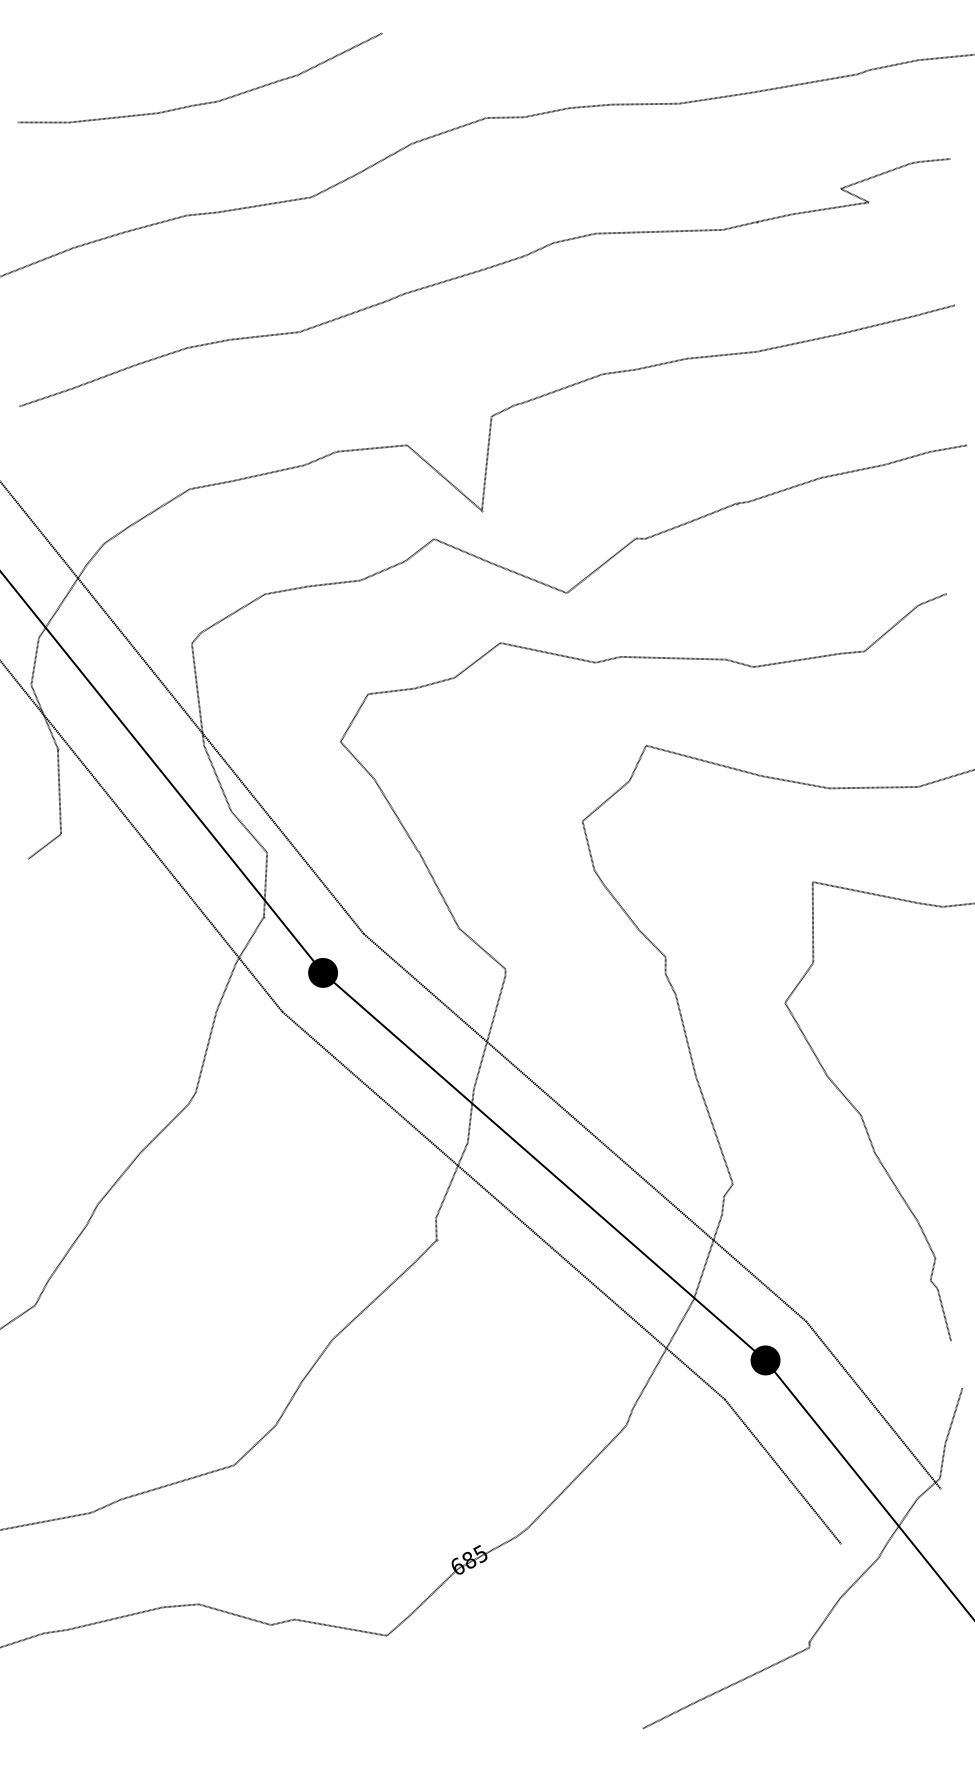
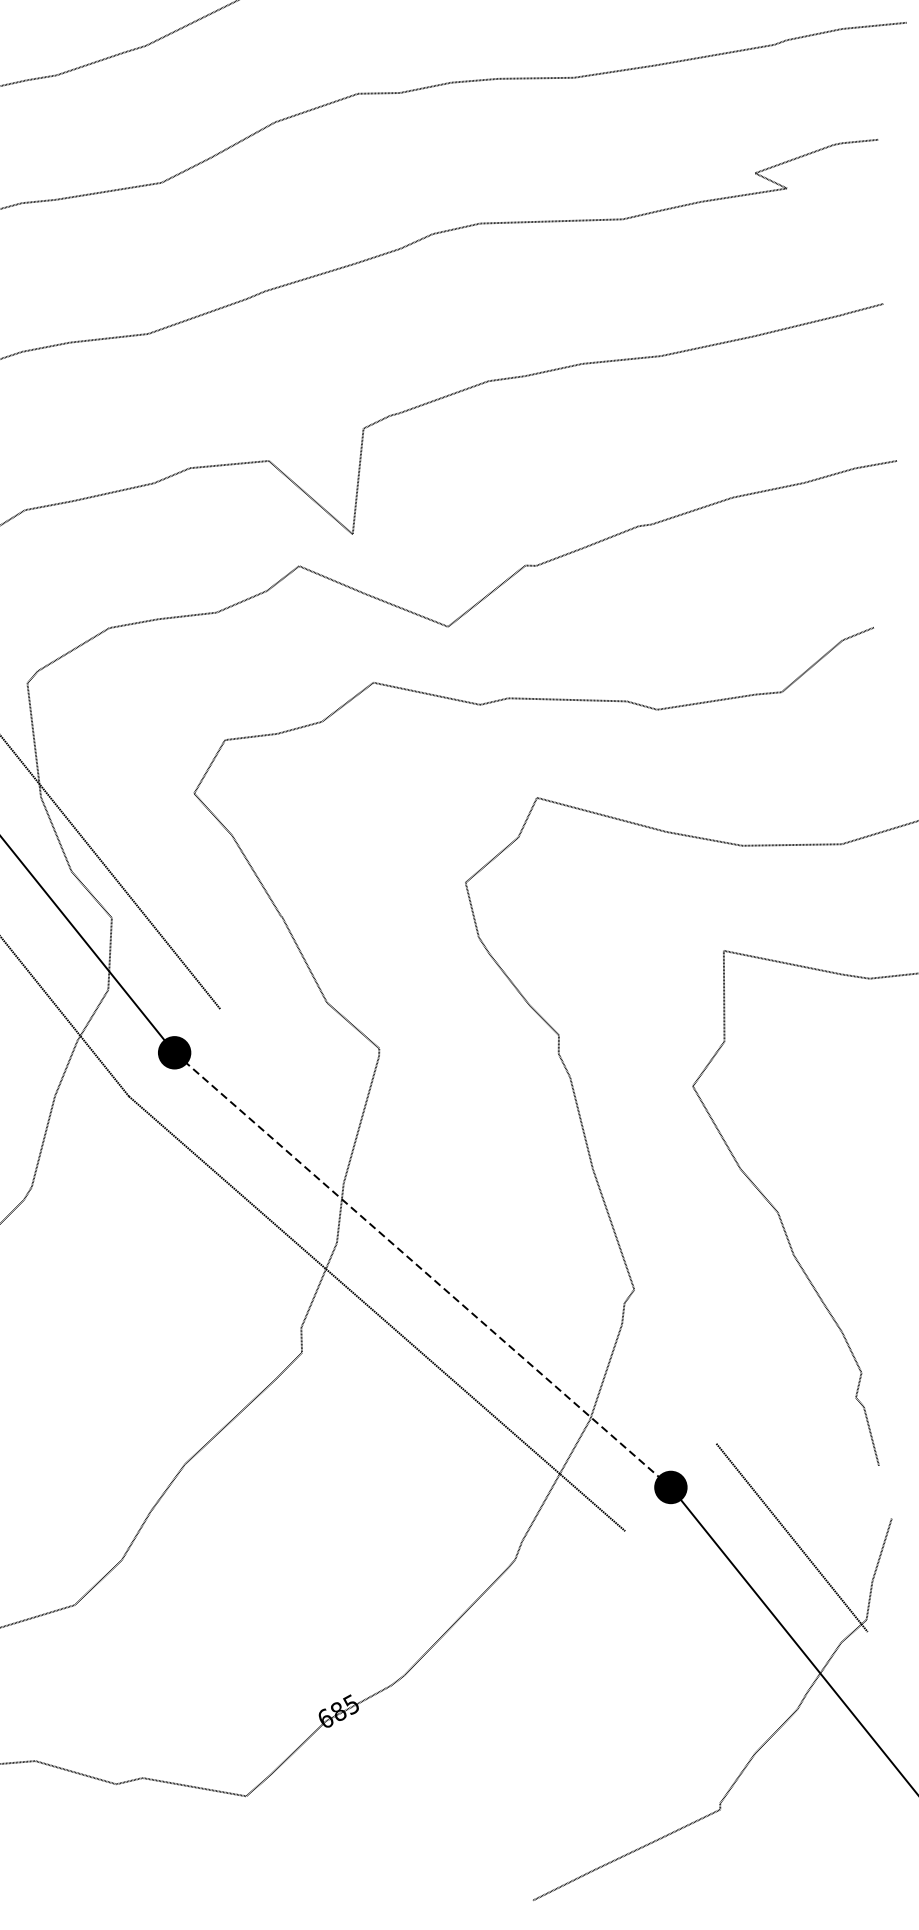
line: (584, 1127) -> (467, 1226), removed
line: (544, 1167) -> (422, 1271), solid -> dashed
line: (782, 1471) -> (689, 1612), removed

